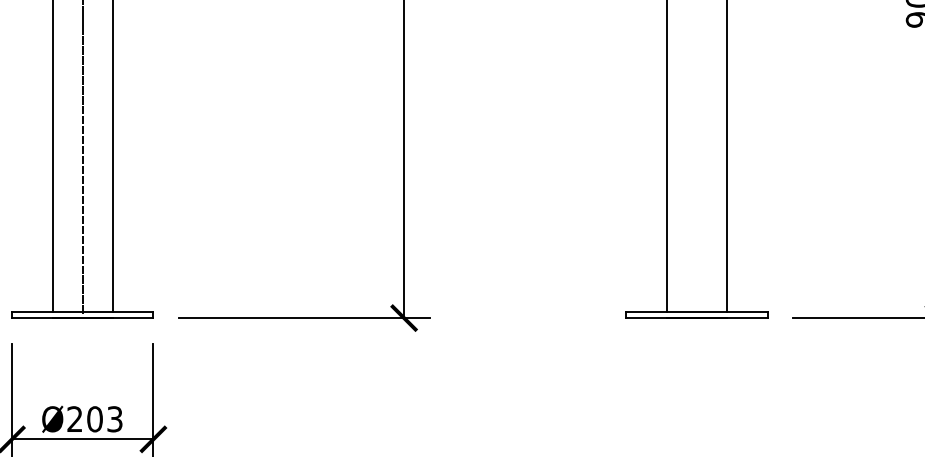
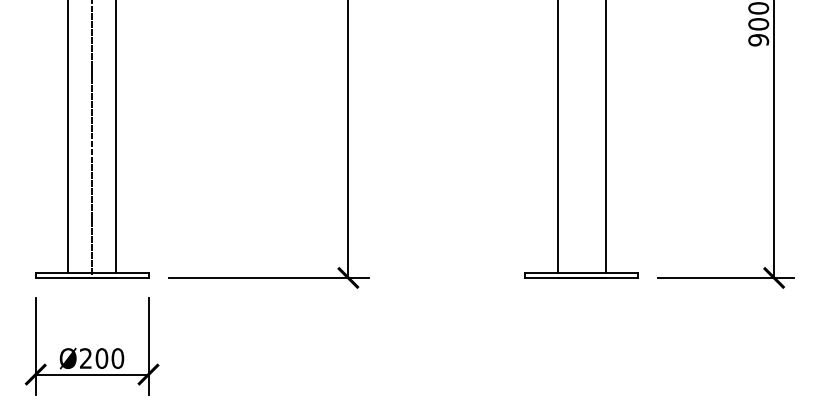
text: (114, 419) -> (117, 358), Ø203 -> Ø200

